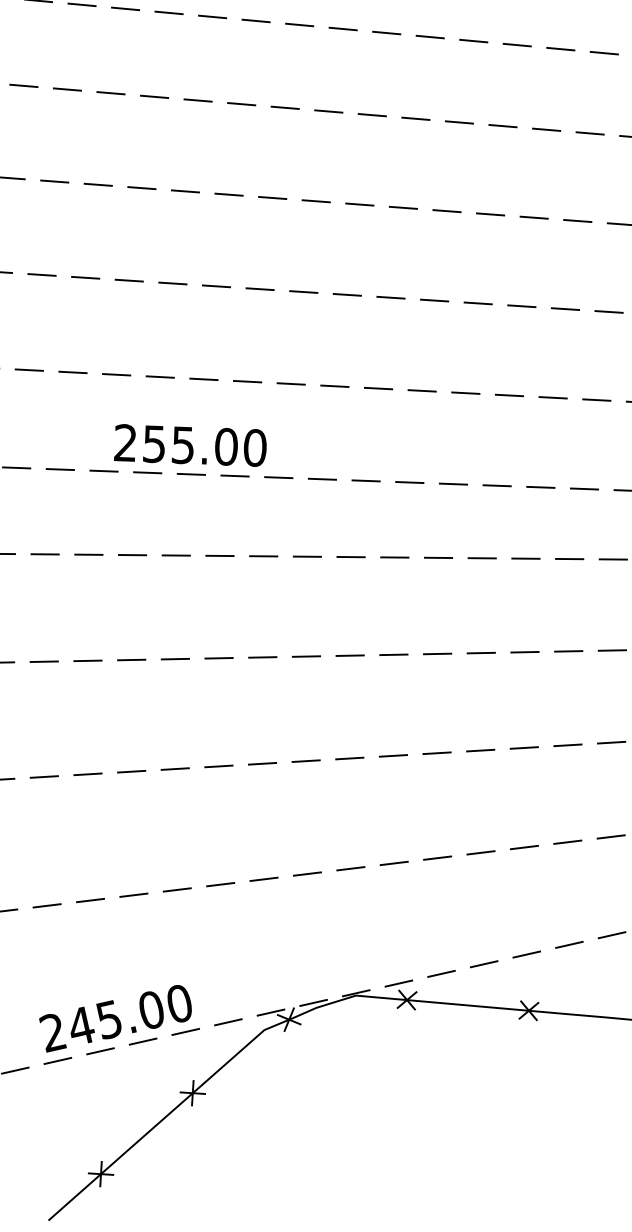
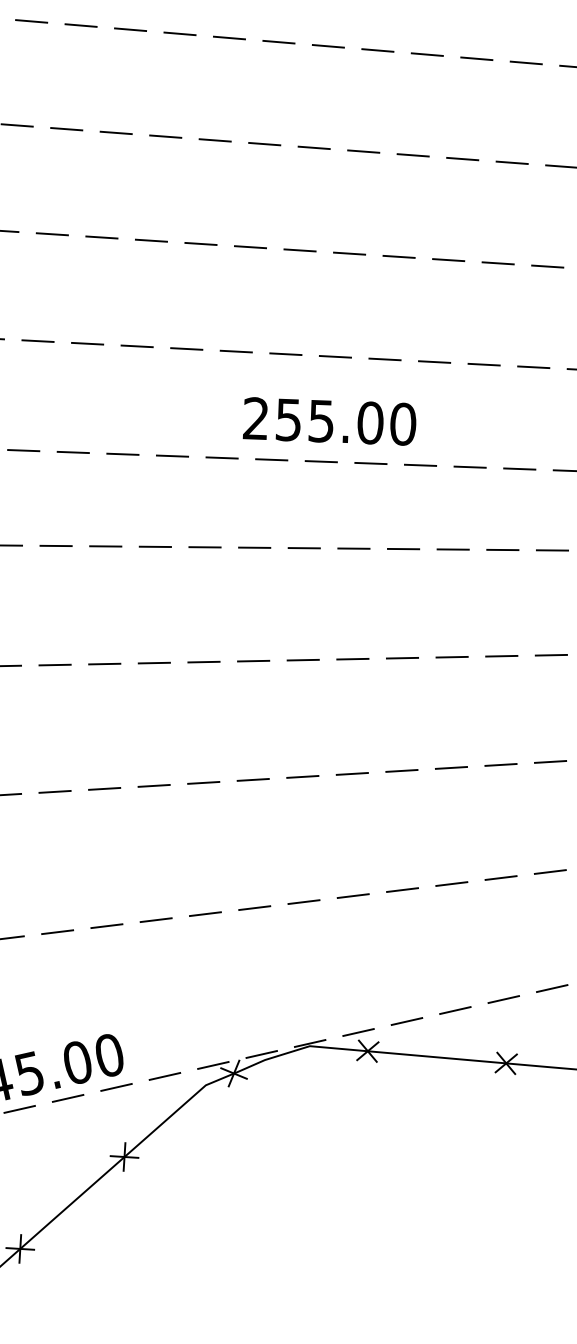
text: (190, 445) -> (329, 421), moved

